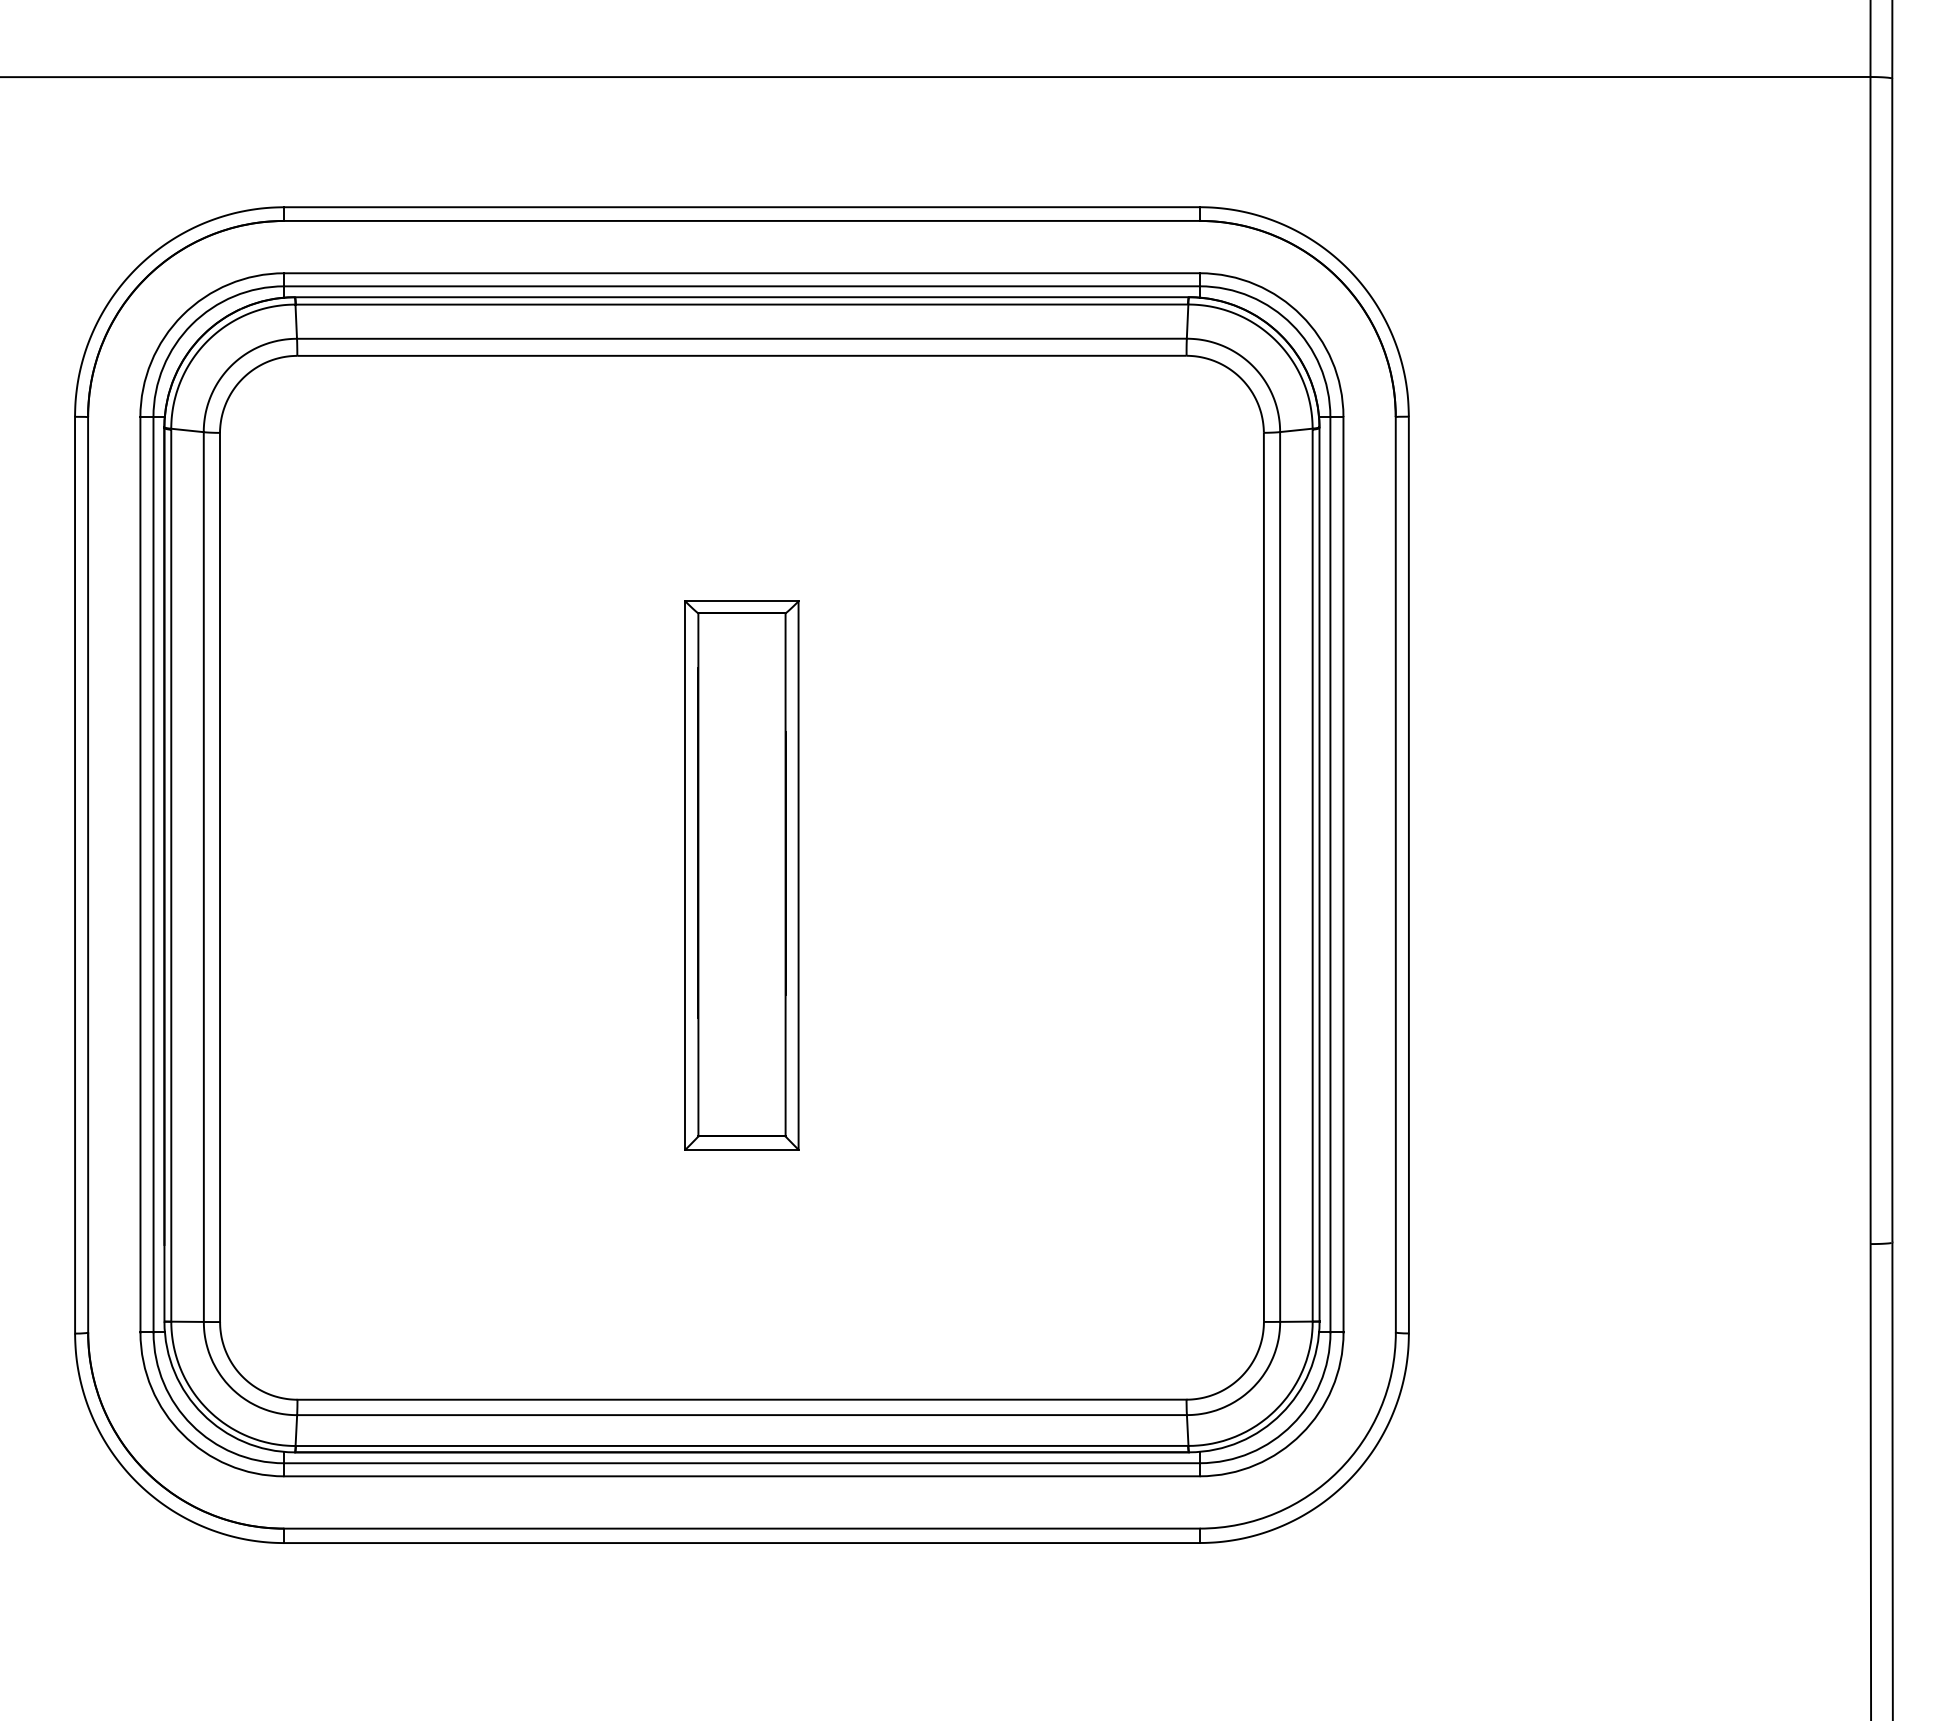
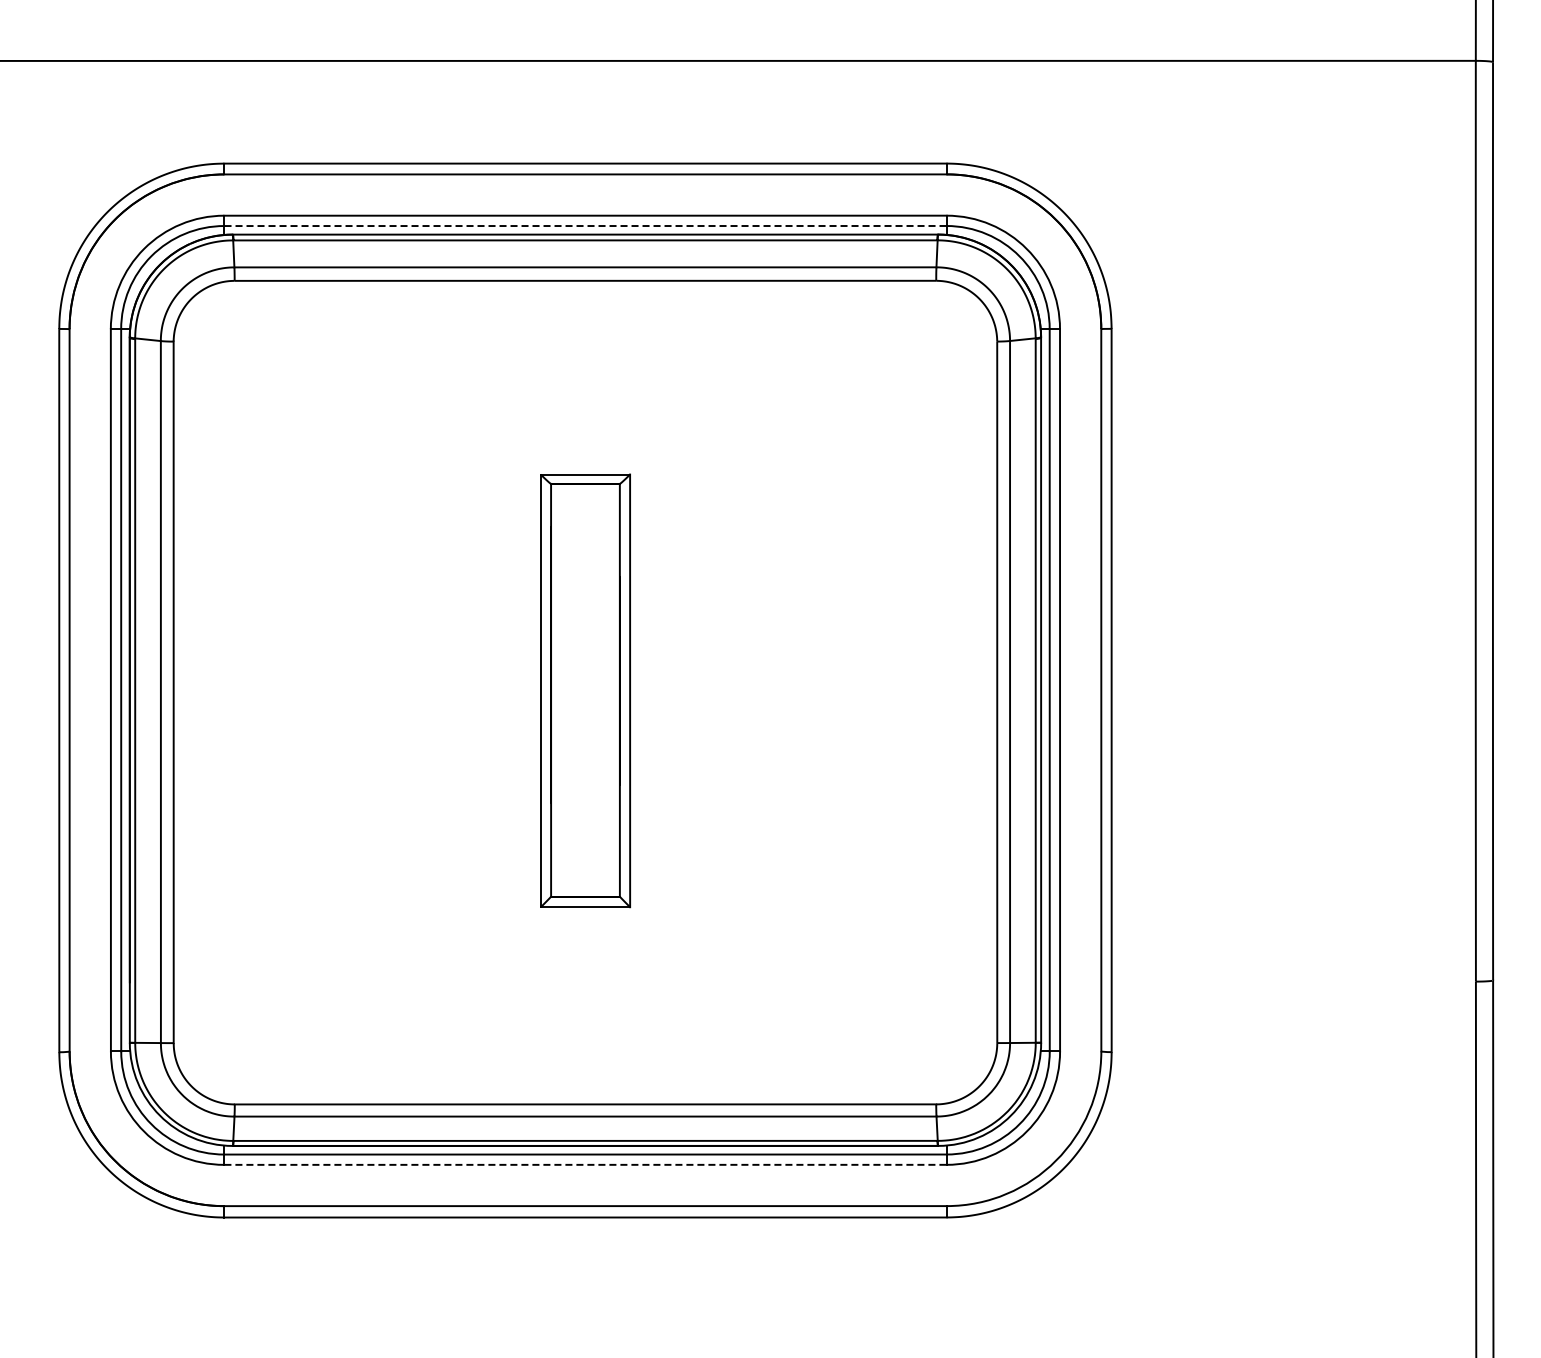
line: (740, 286) -> (584, 226), solid -> dashed
line: (743, 1475) -> (586, 1164), solid -> dashed

